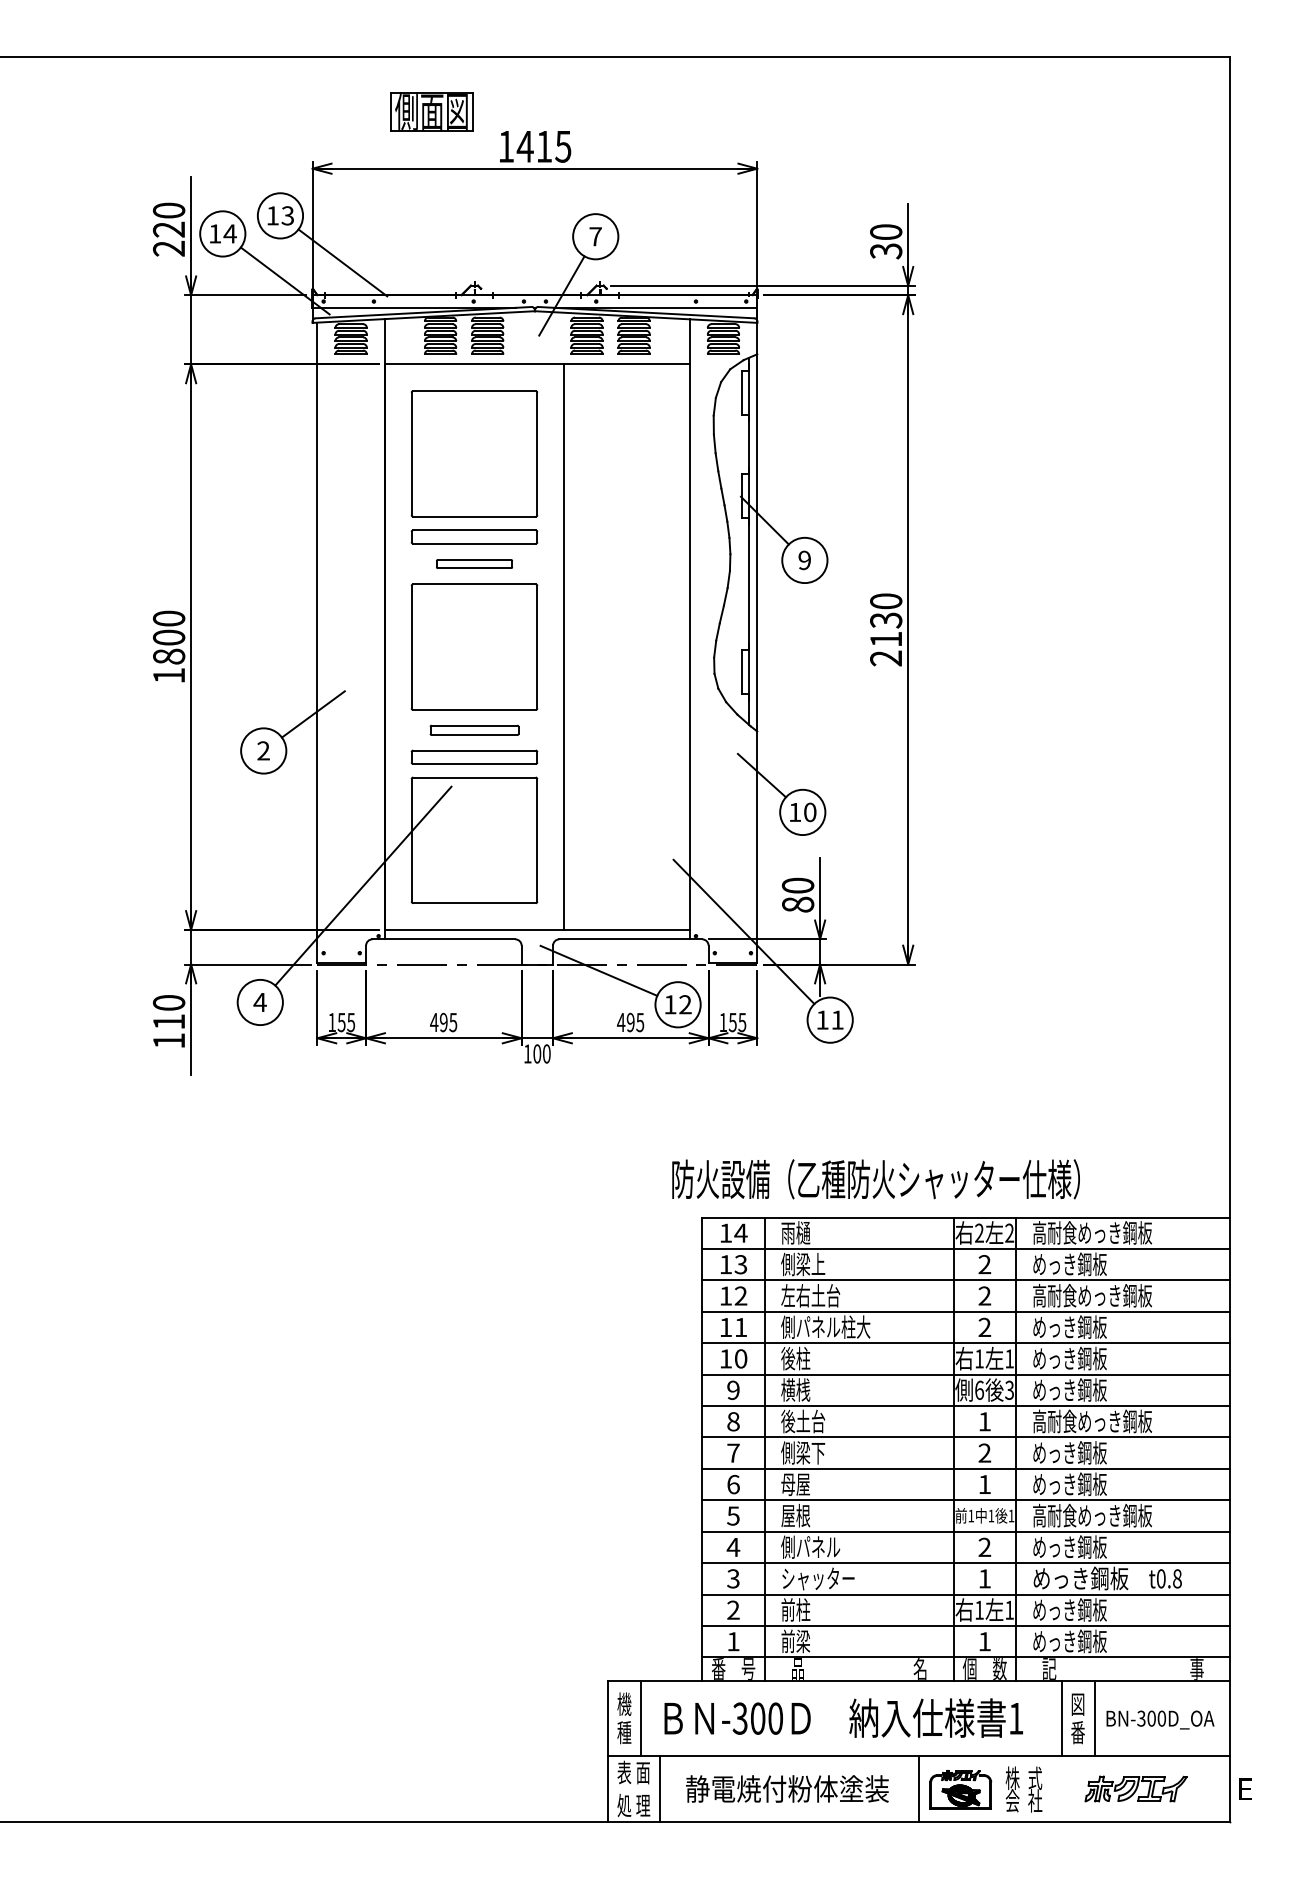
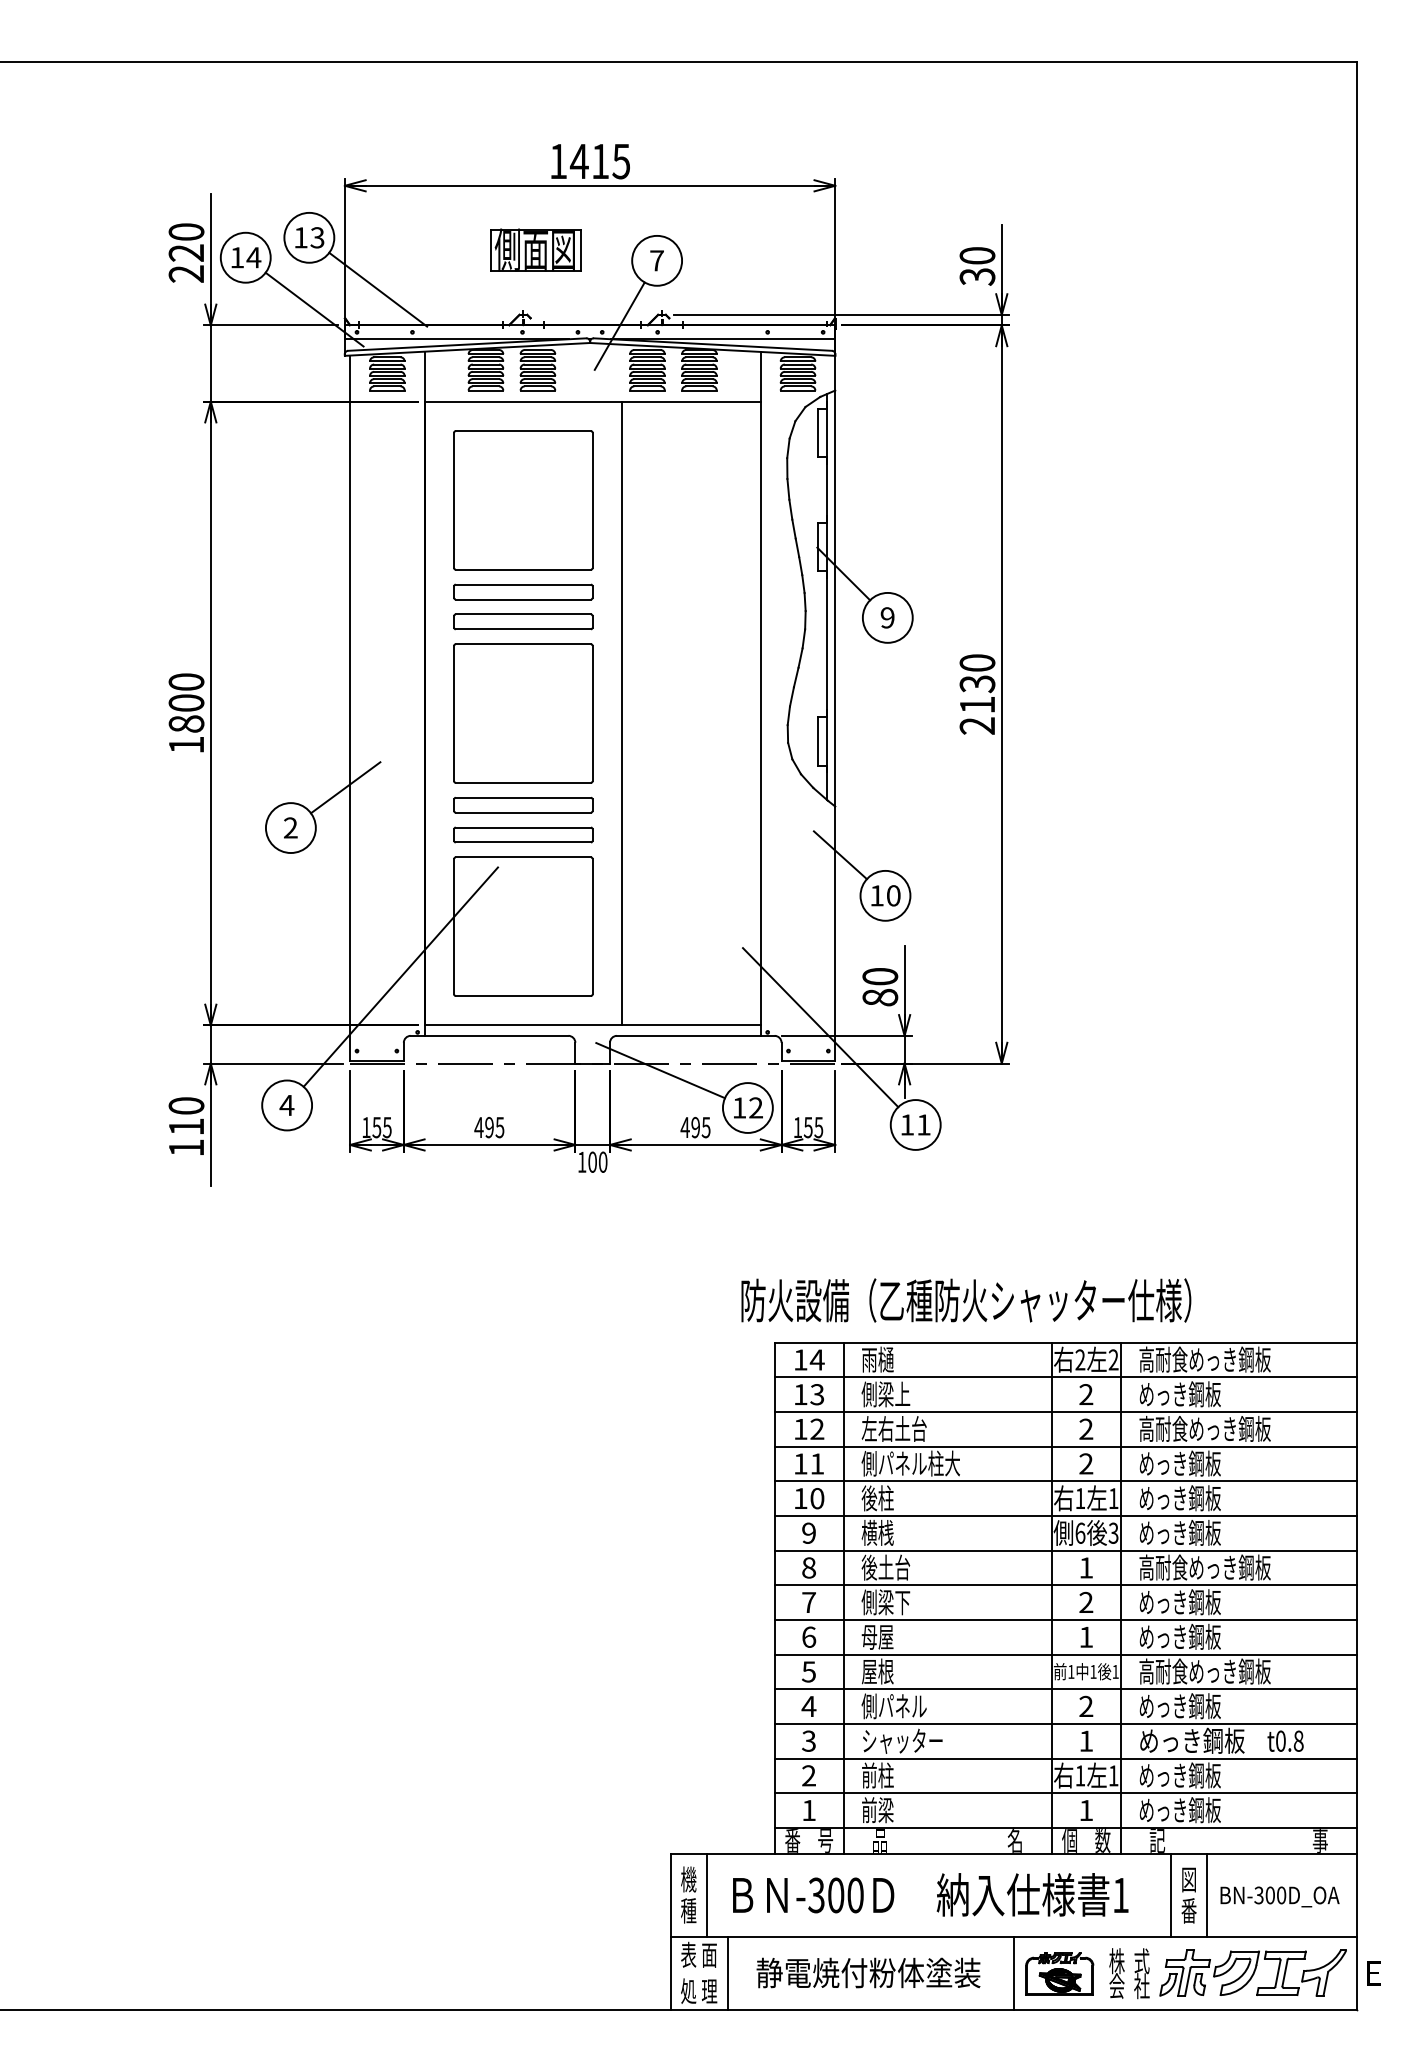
part: (431, 111) -> (535, 249), moved
part: (474, 563) -> (523, 621), size x1.67
part: (474, 730) -> (523, 805), size x1.43
part: (1135, 1788) -> (1252, 1972), size x1.67

